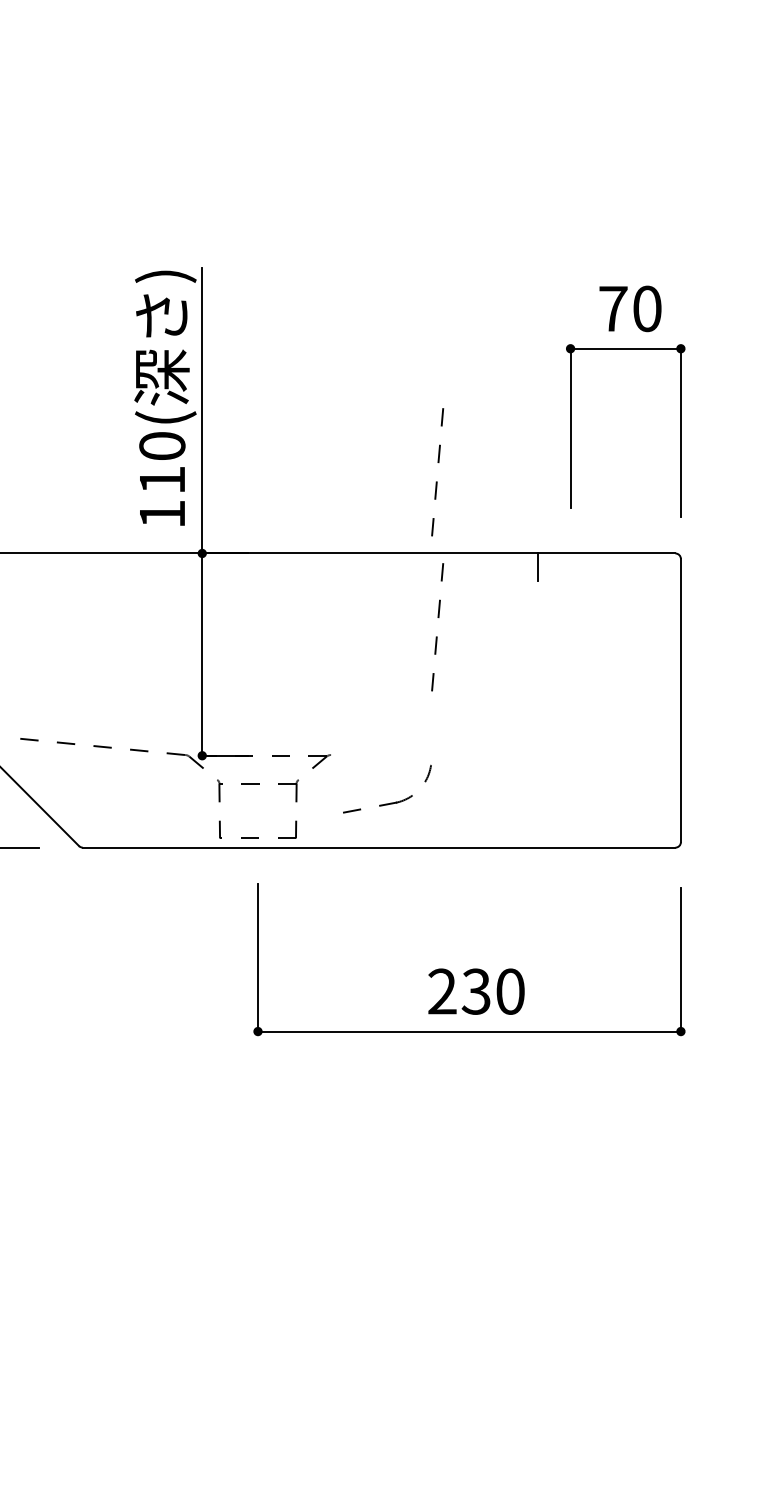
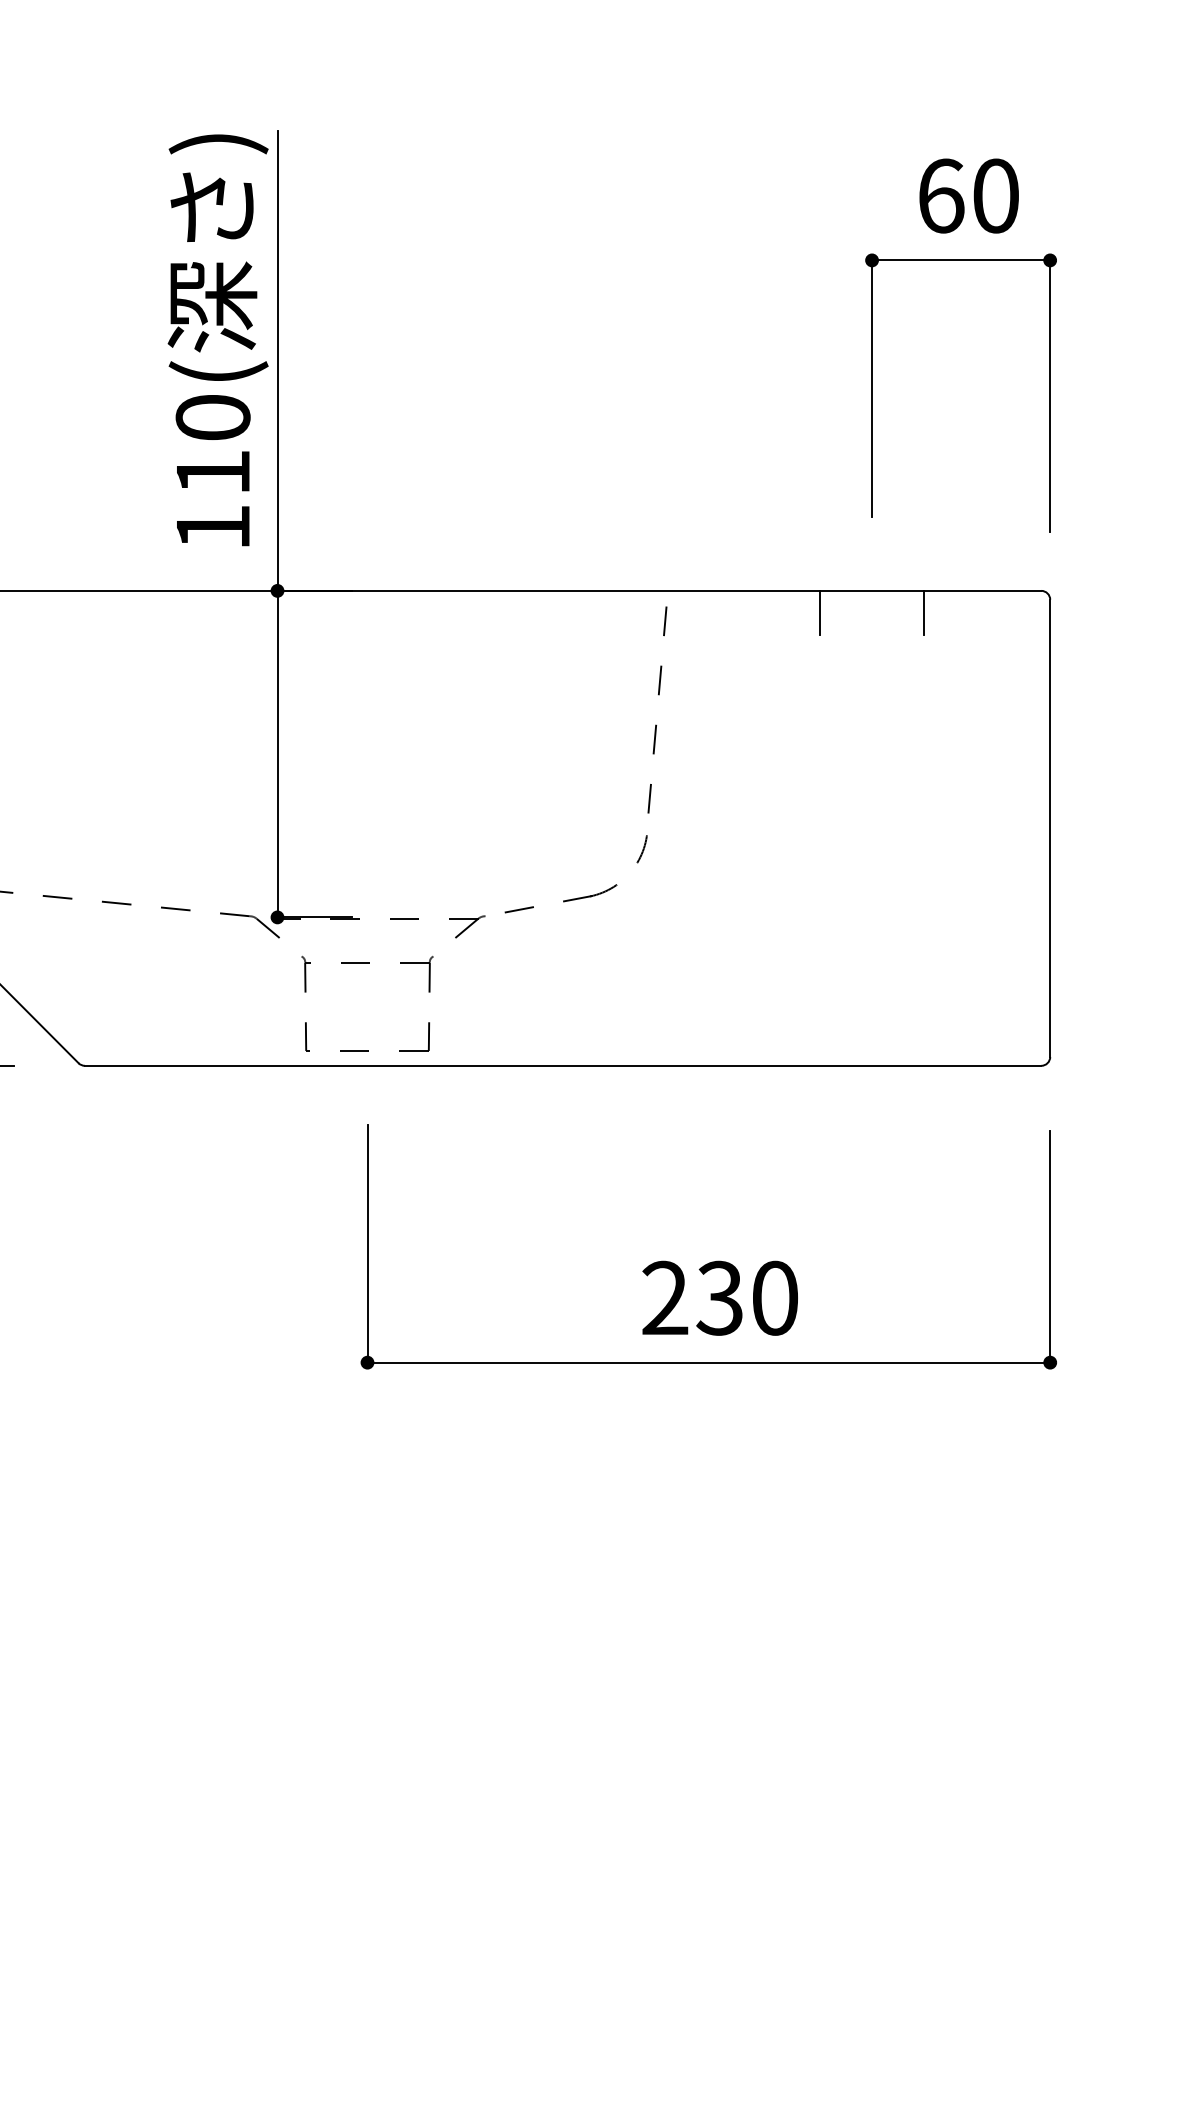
text: (613, 308) -> (941, 195), 70 -> 60
line: (437, 481) -> (657, 474), removed
line: (602, 567) -> (923, 613), added
part: (390, 802) -> (581, 896), moved

